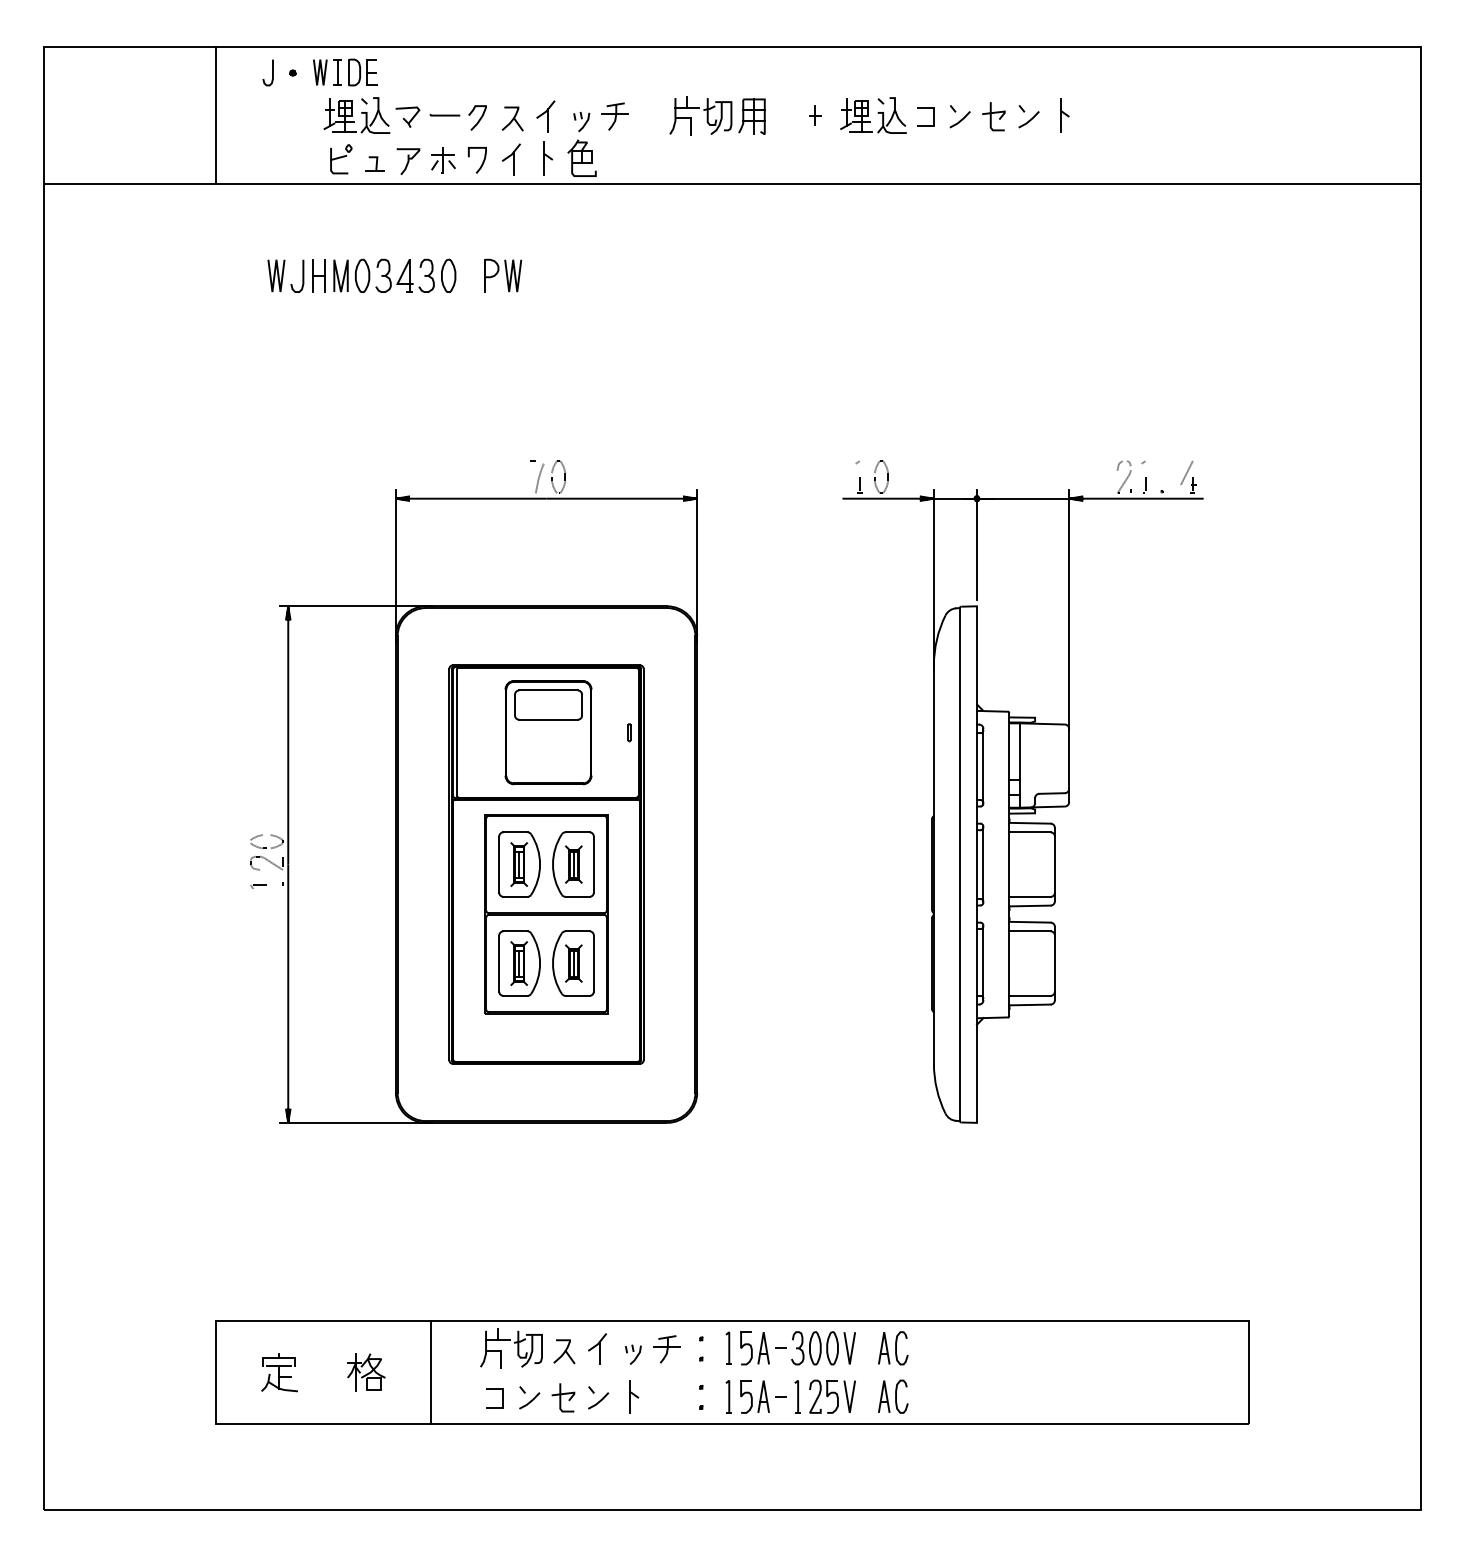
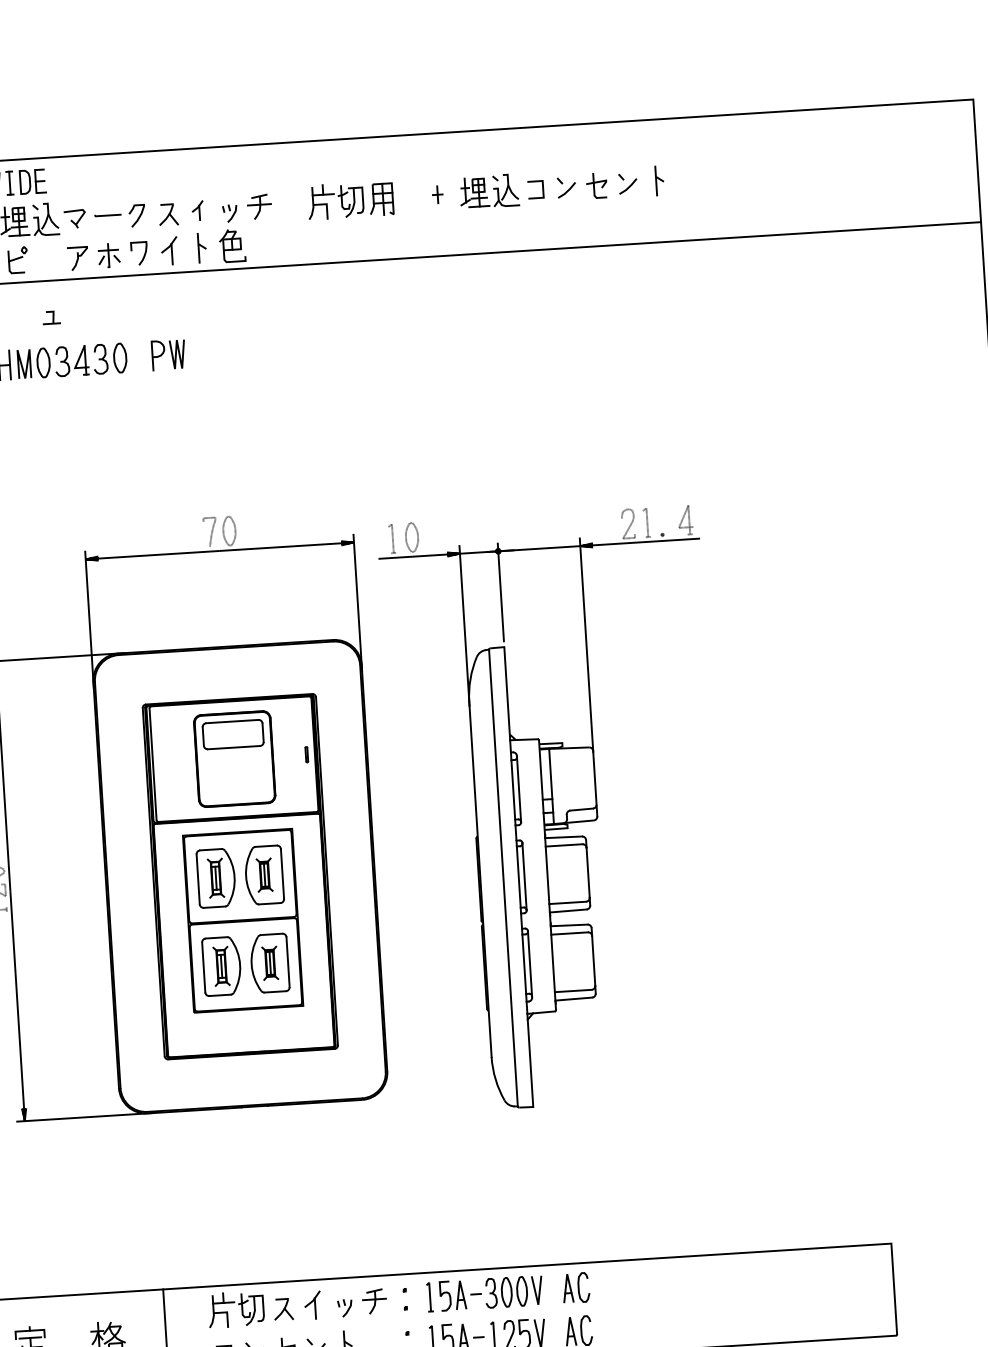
part: (545, 116) -> (197, 210), size x0.7
part: (374, 163) -> (51, 317), moved
part: (1022, 791) -> (555, 809), moved

